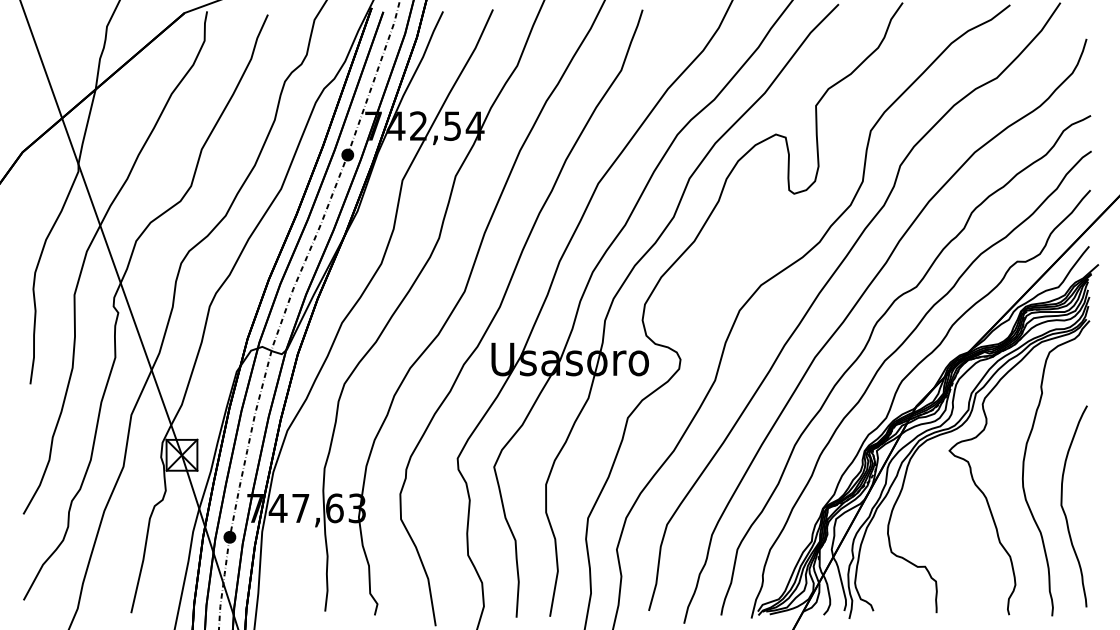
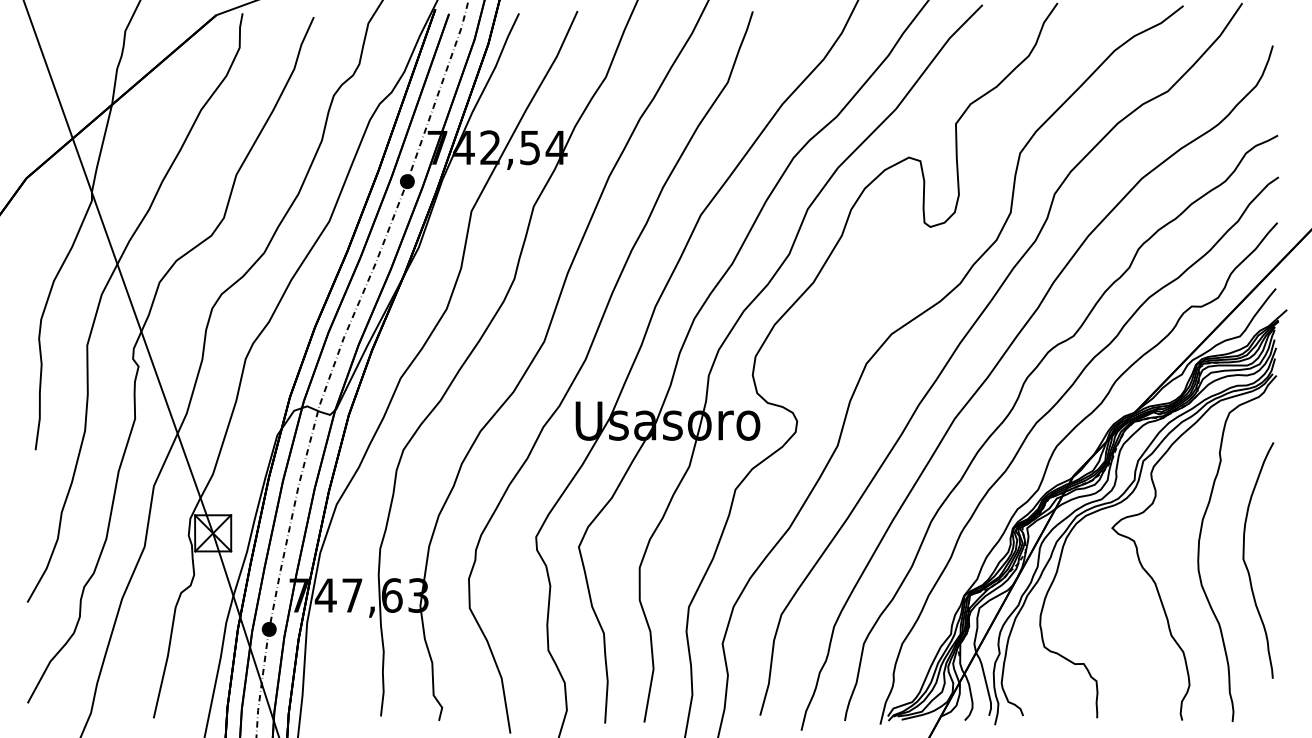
curve: (1064, 510) -> (1247, 565), moved

